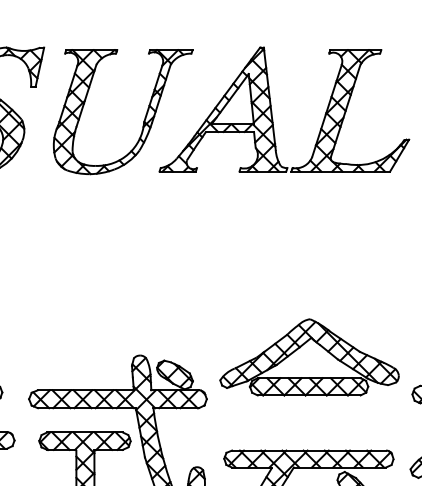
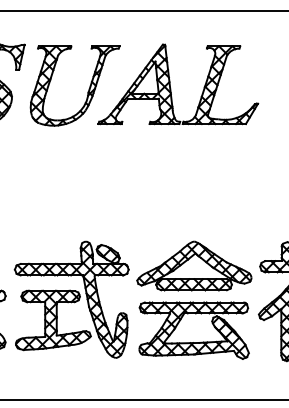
part: (309, 356) -> (194, 265), moved

